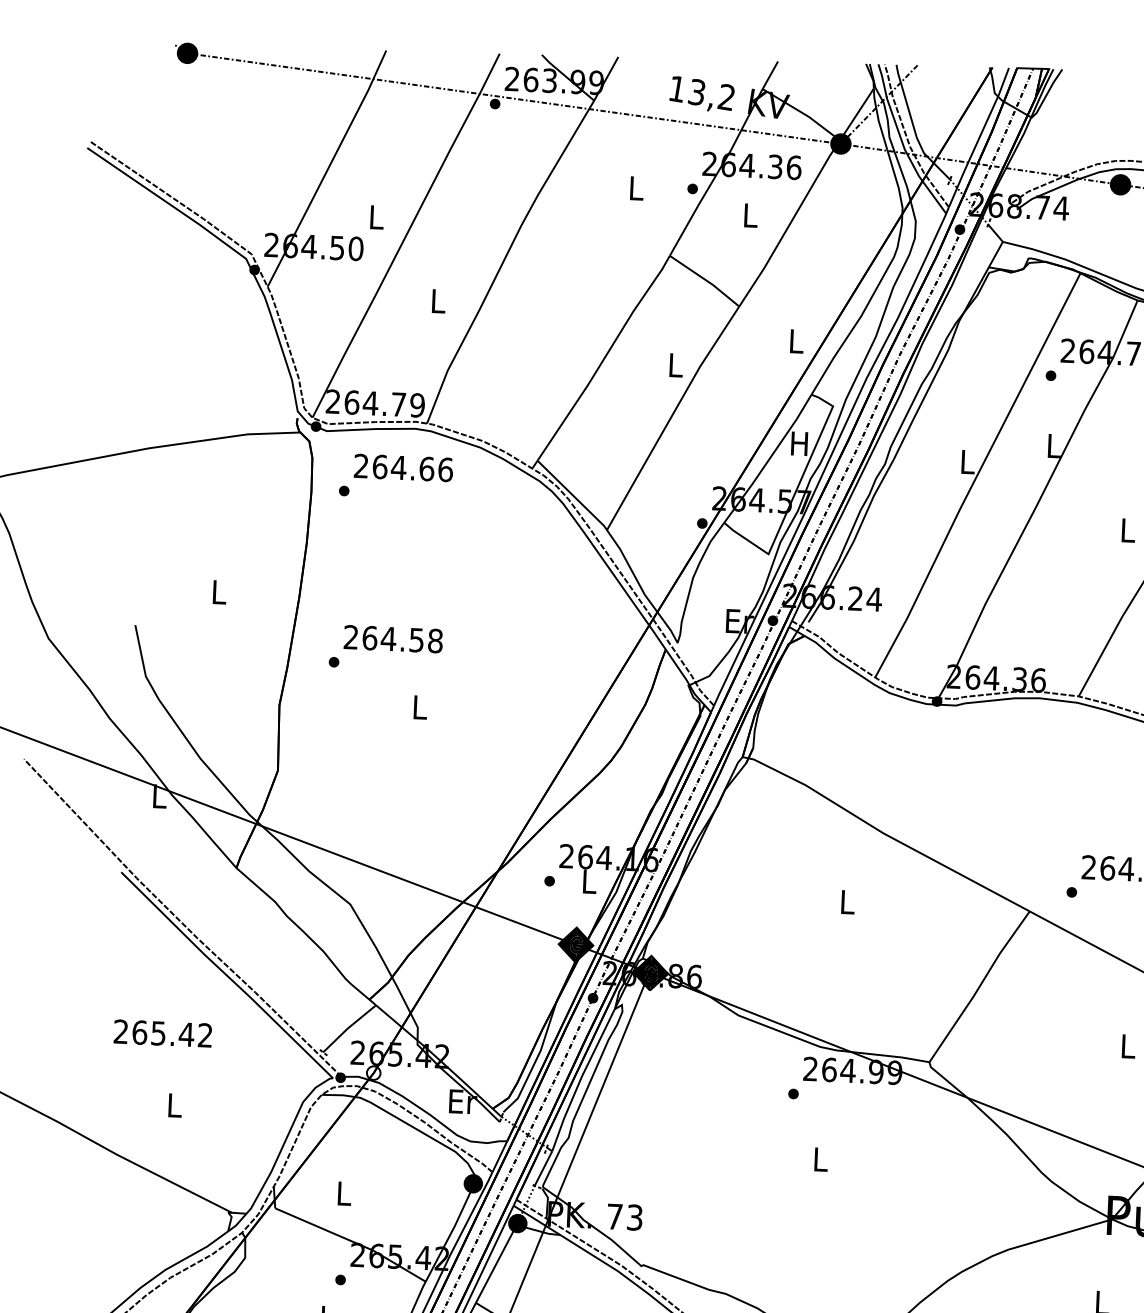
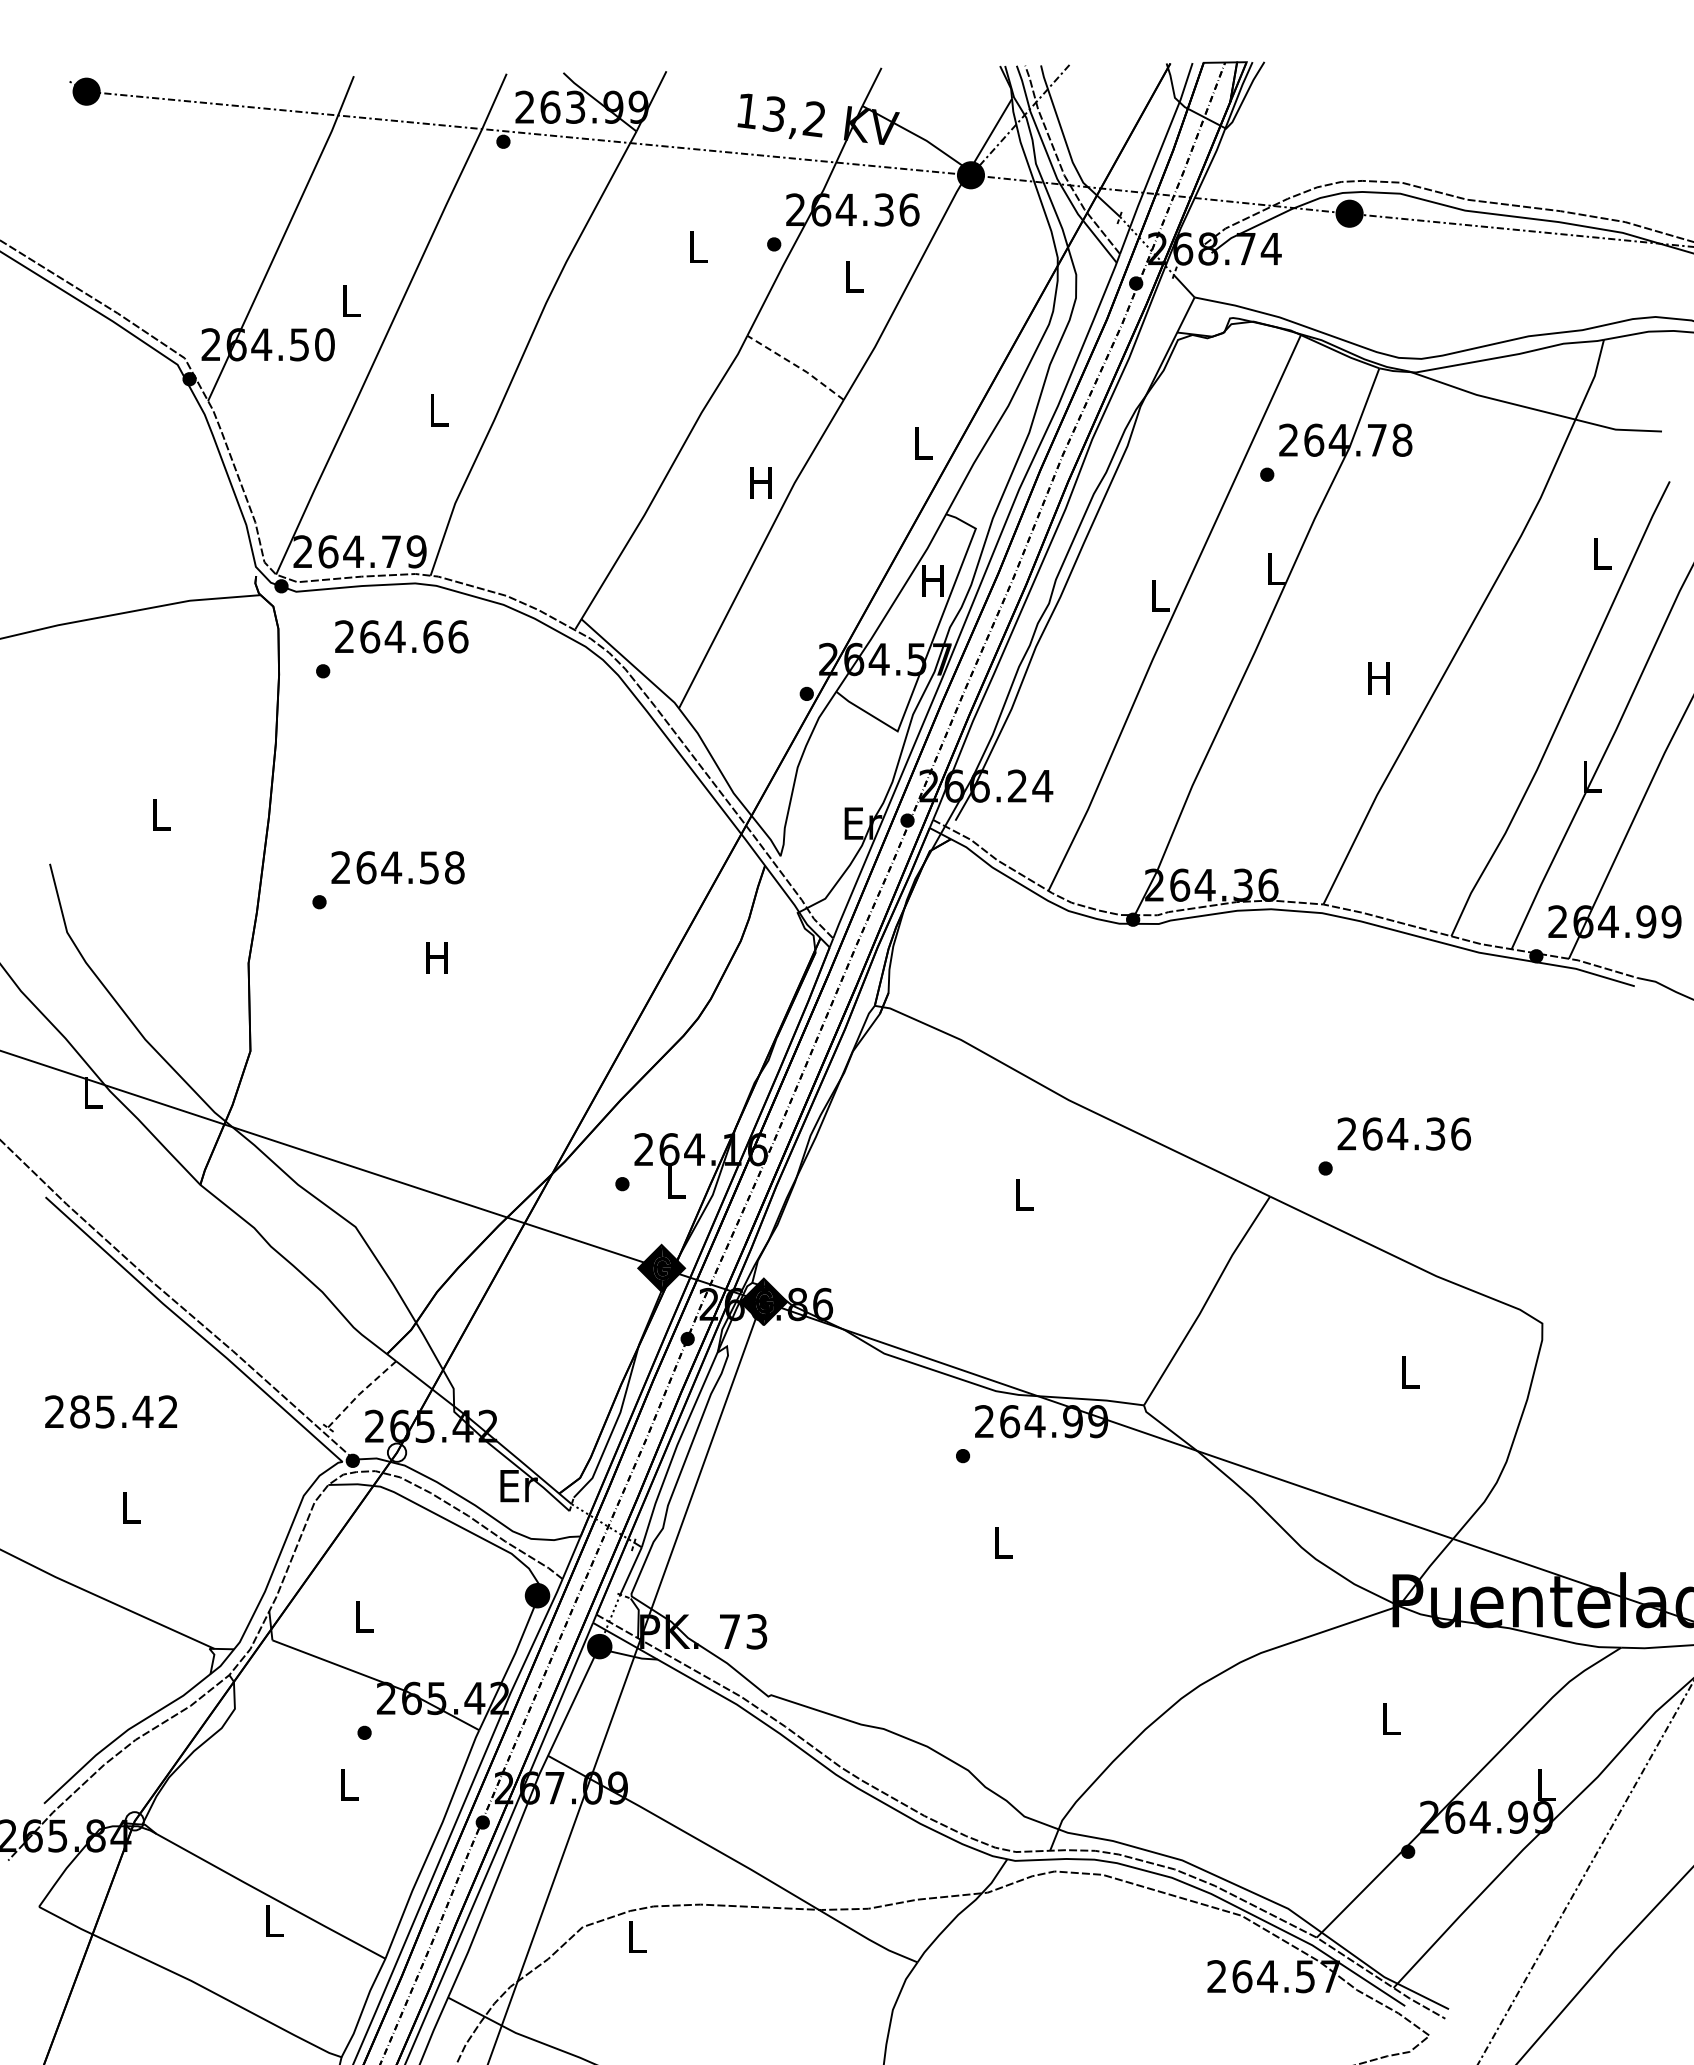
line: (705, 280) -> (796, 366), solid -> dashed
text: (674, 365) -> (760, 482), L -> H
text: (1126, 530) -> (1378, 678), L -> H
text: (419, 707) -> (436, 957), L -> H
line: (348, 1028) -> (360, 1393), solid -> dashed
text: (140, 1032) -> (80, 1411), 265.42 -> 285.42

